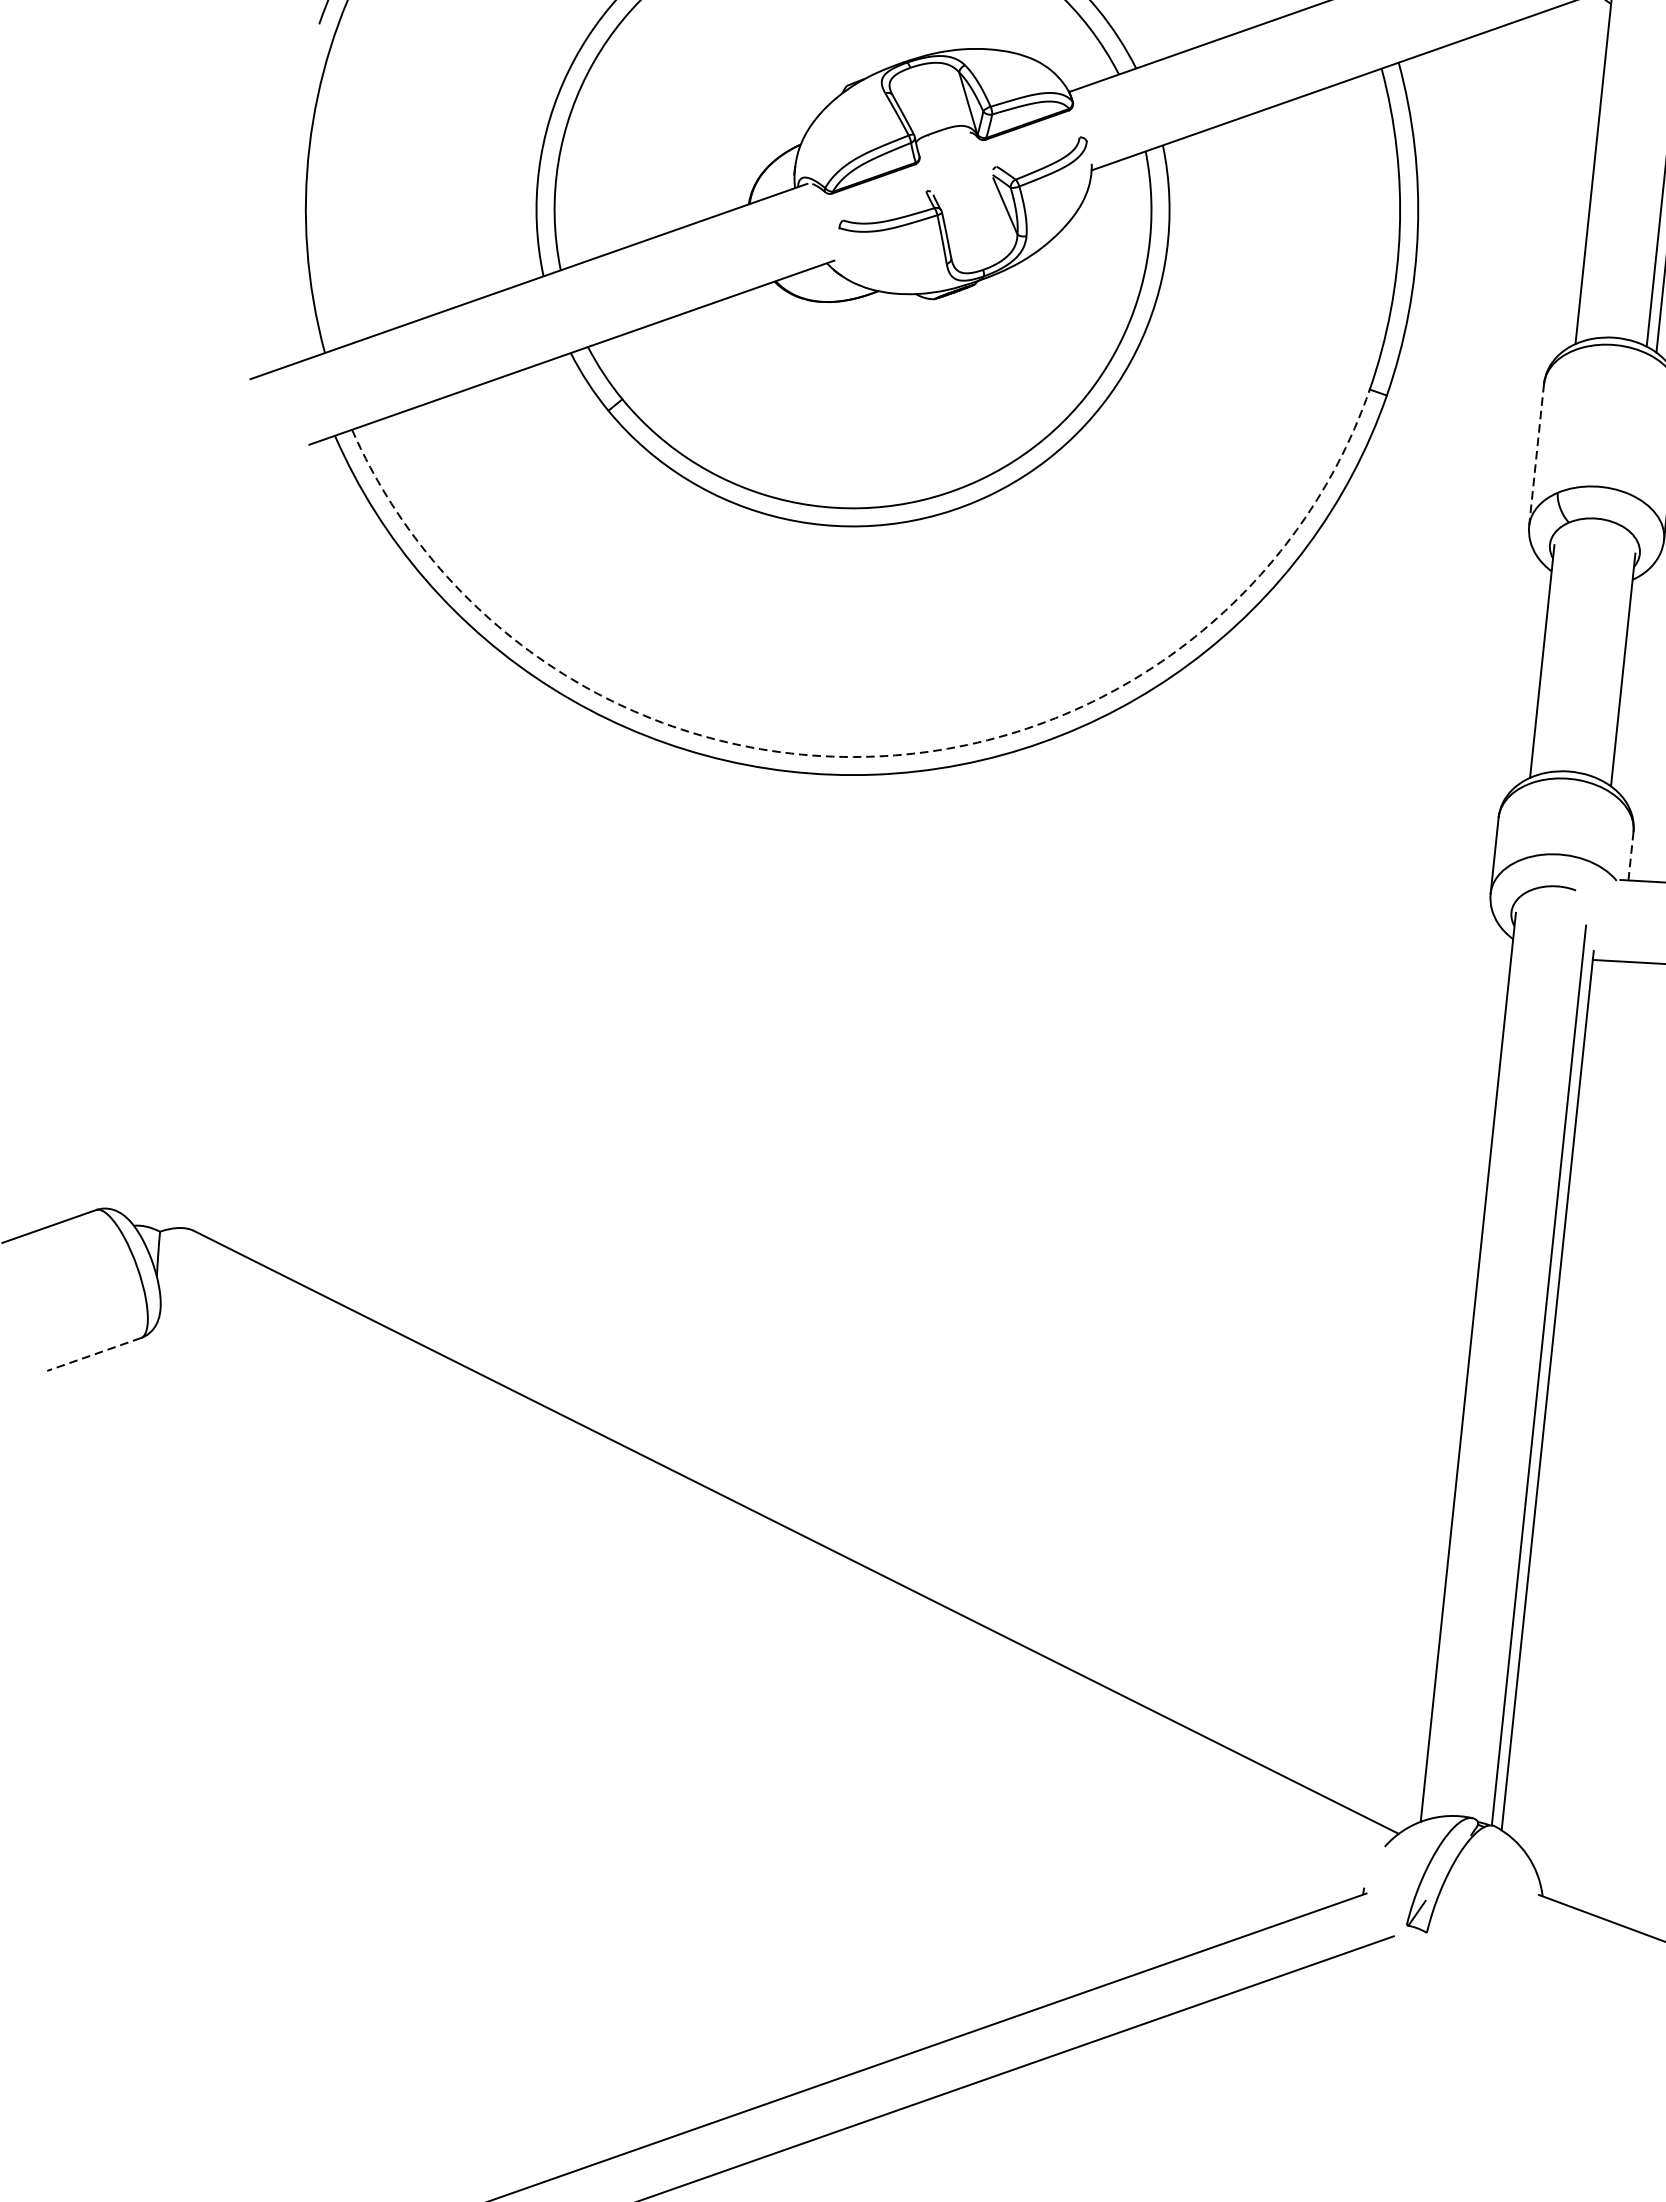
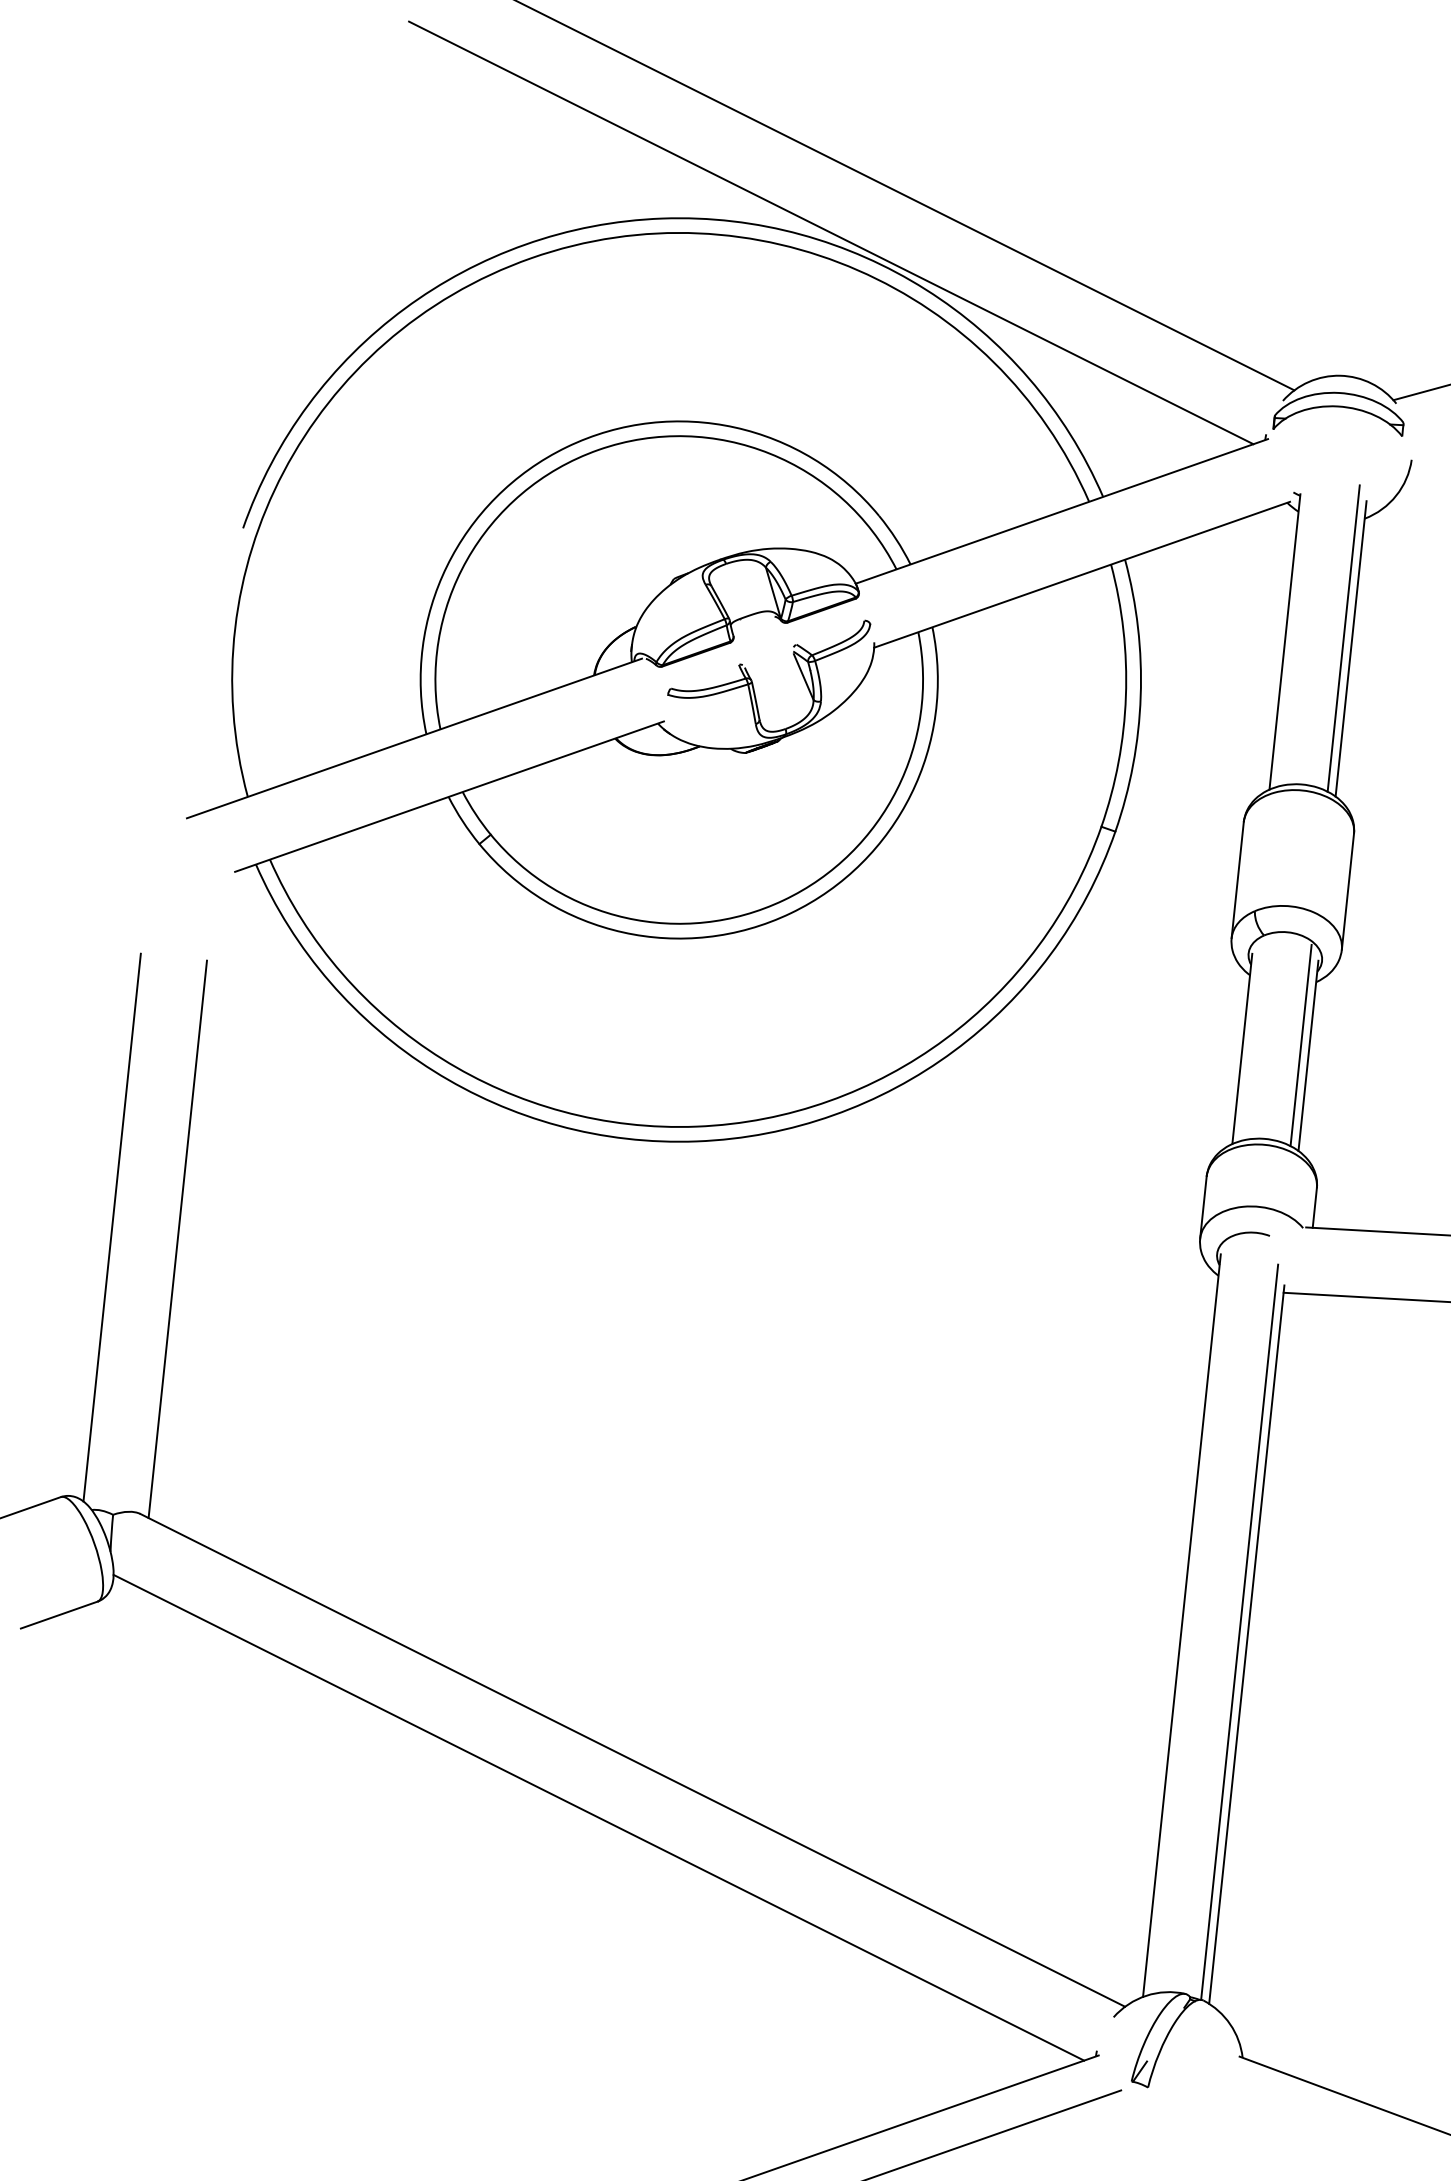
line: (1536, 455) -> (1237, 880), dashed -> solid
line: (1613, 657) -> (1300, 1045), added
arc: (874, 756) -> (696, 1126), dashed -> solid
line: (1630, 855) -> (1314, 1207), dashed -> solid
line: (158, 880) -> (111, 1227), added
line: (238, 894) -> (177, 1239), added
line: (94, 1354) -> (59, 1615), dashed -> solid
line: (754, 1602) -> (598, 1817), added

